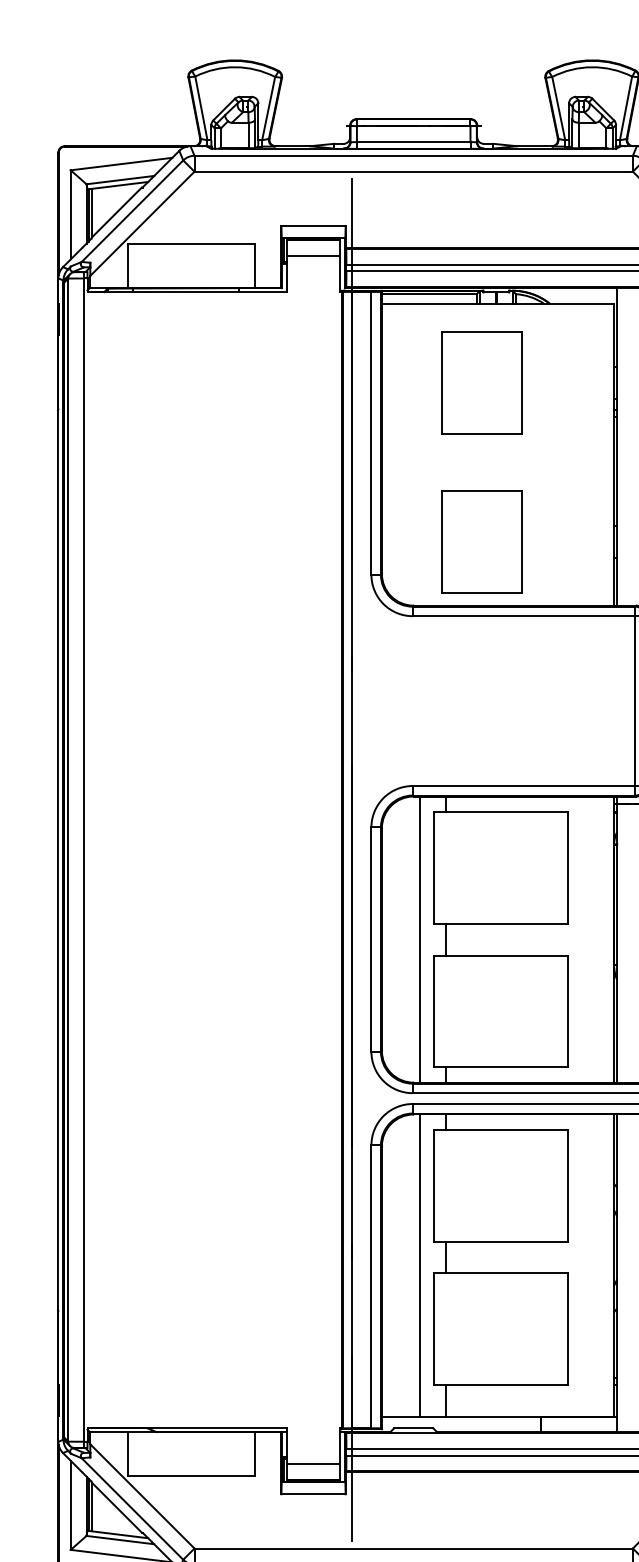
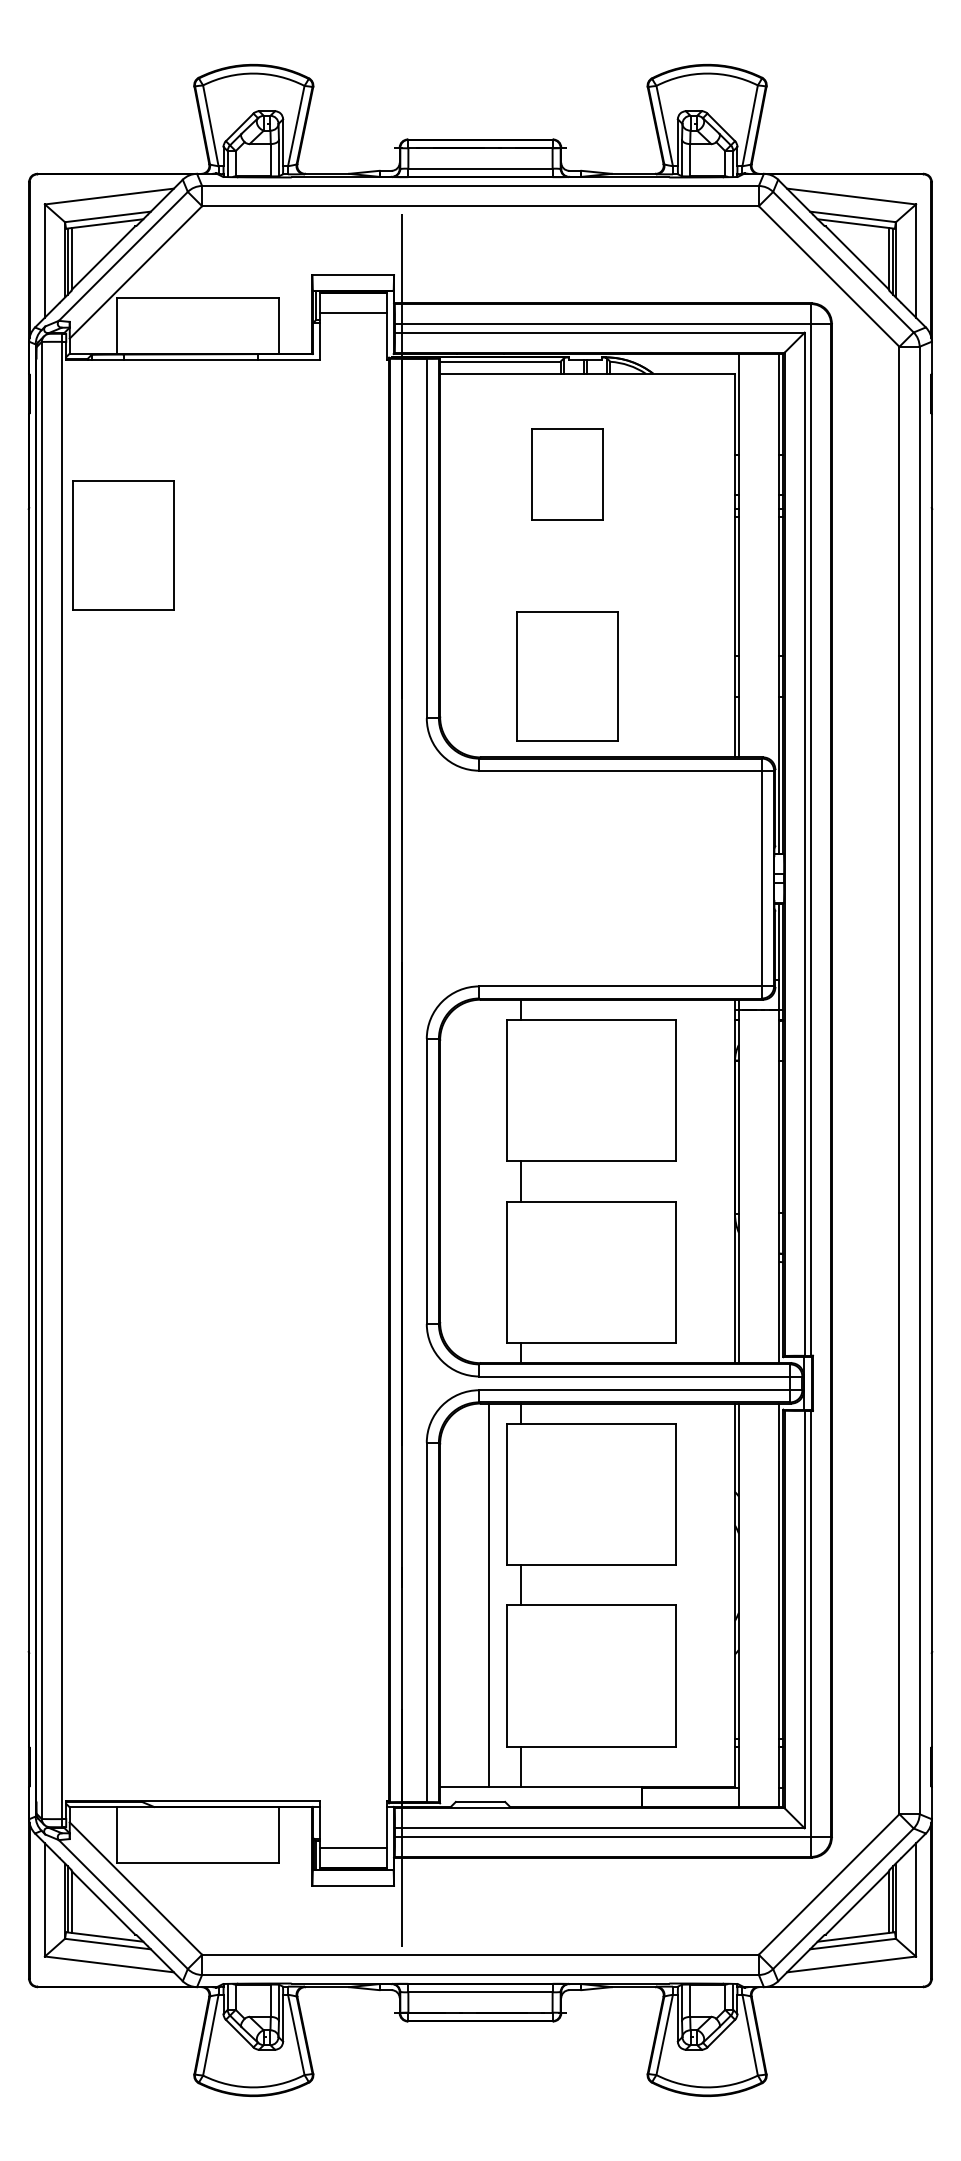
part: (482, 382) -> (567, 474), size x0.7
part: (132, 438) -> (123, 545), added
line: (420, 939) -> (488, 1181), removed

